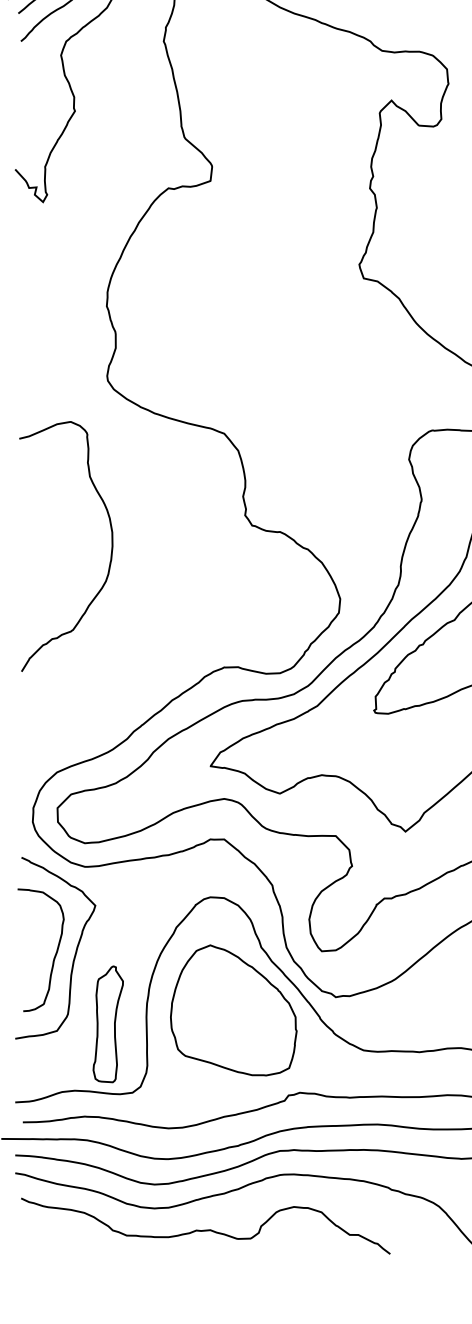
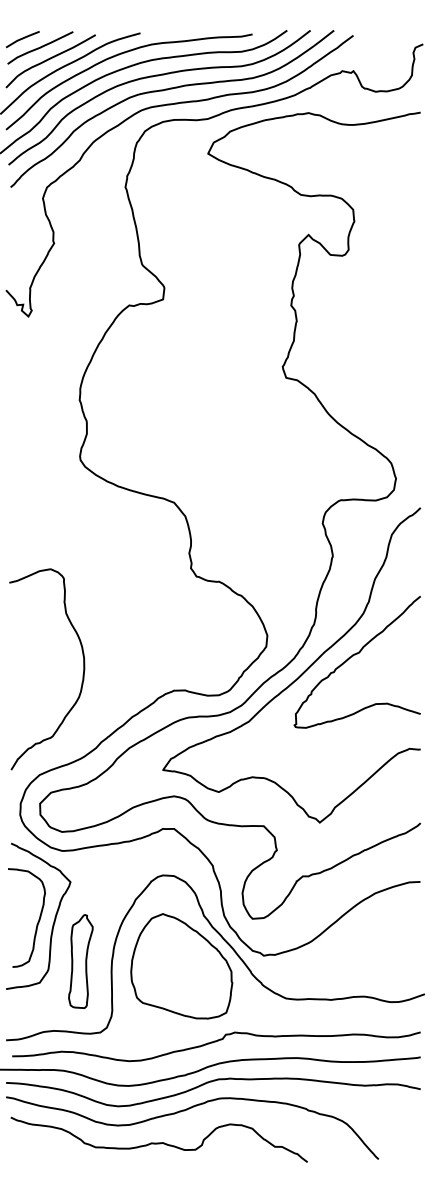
curve: (110, 552) -> (82, 674), moved
part: (107, 1024) -> (80, 961), moved

